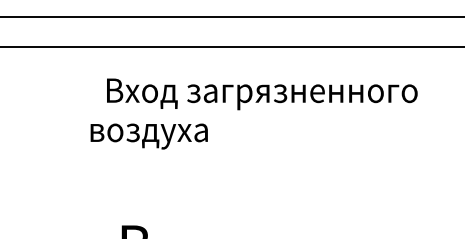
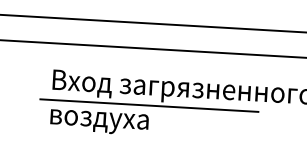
line: (223, 115) -> (149, 106), added
text: (148, 136) -> (98, 122), moved

